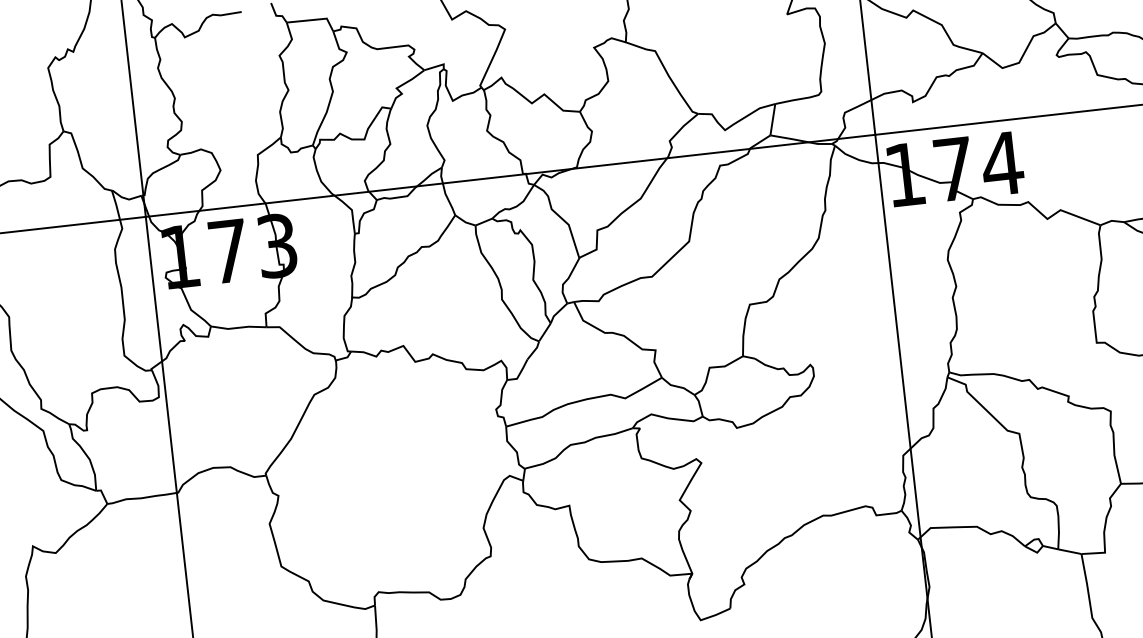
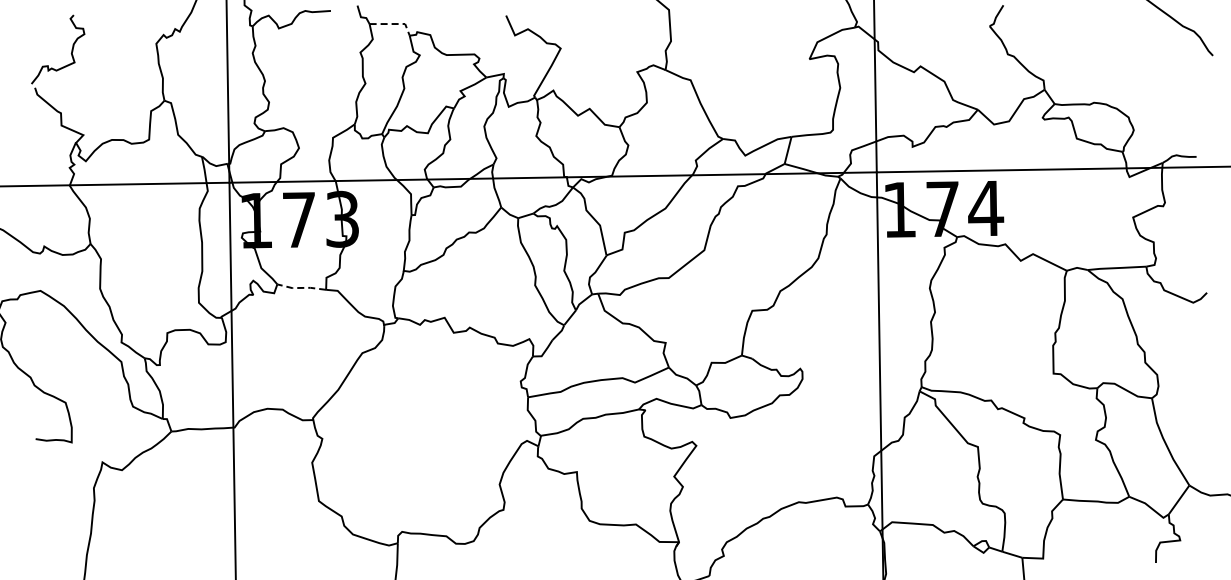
line: (314, 20) -> (394, 24), solid -> dashed
line: (237, 327) -> (300, 287), solid -> dashed

